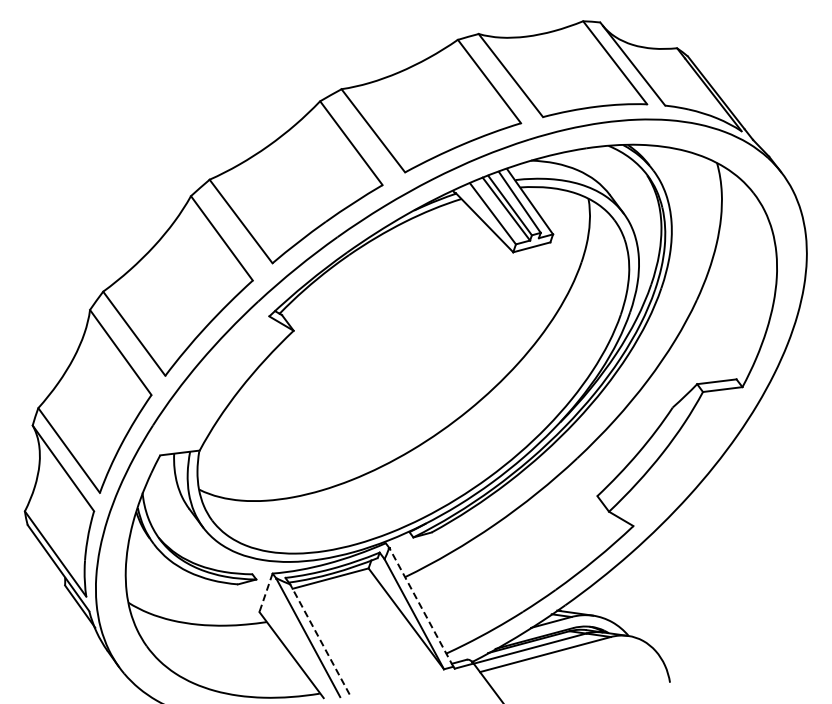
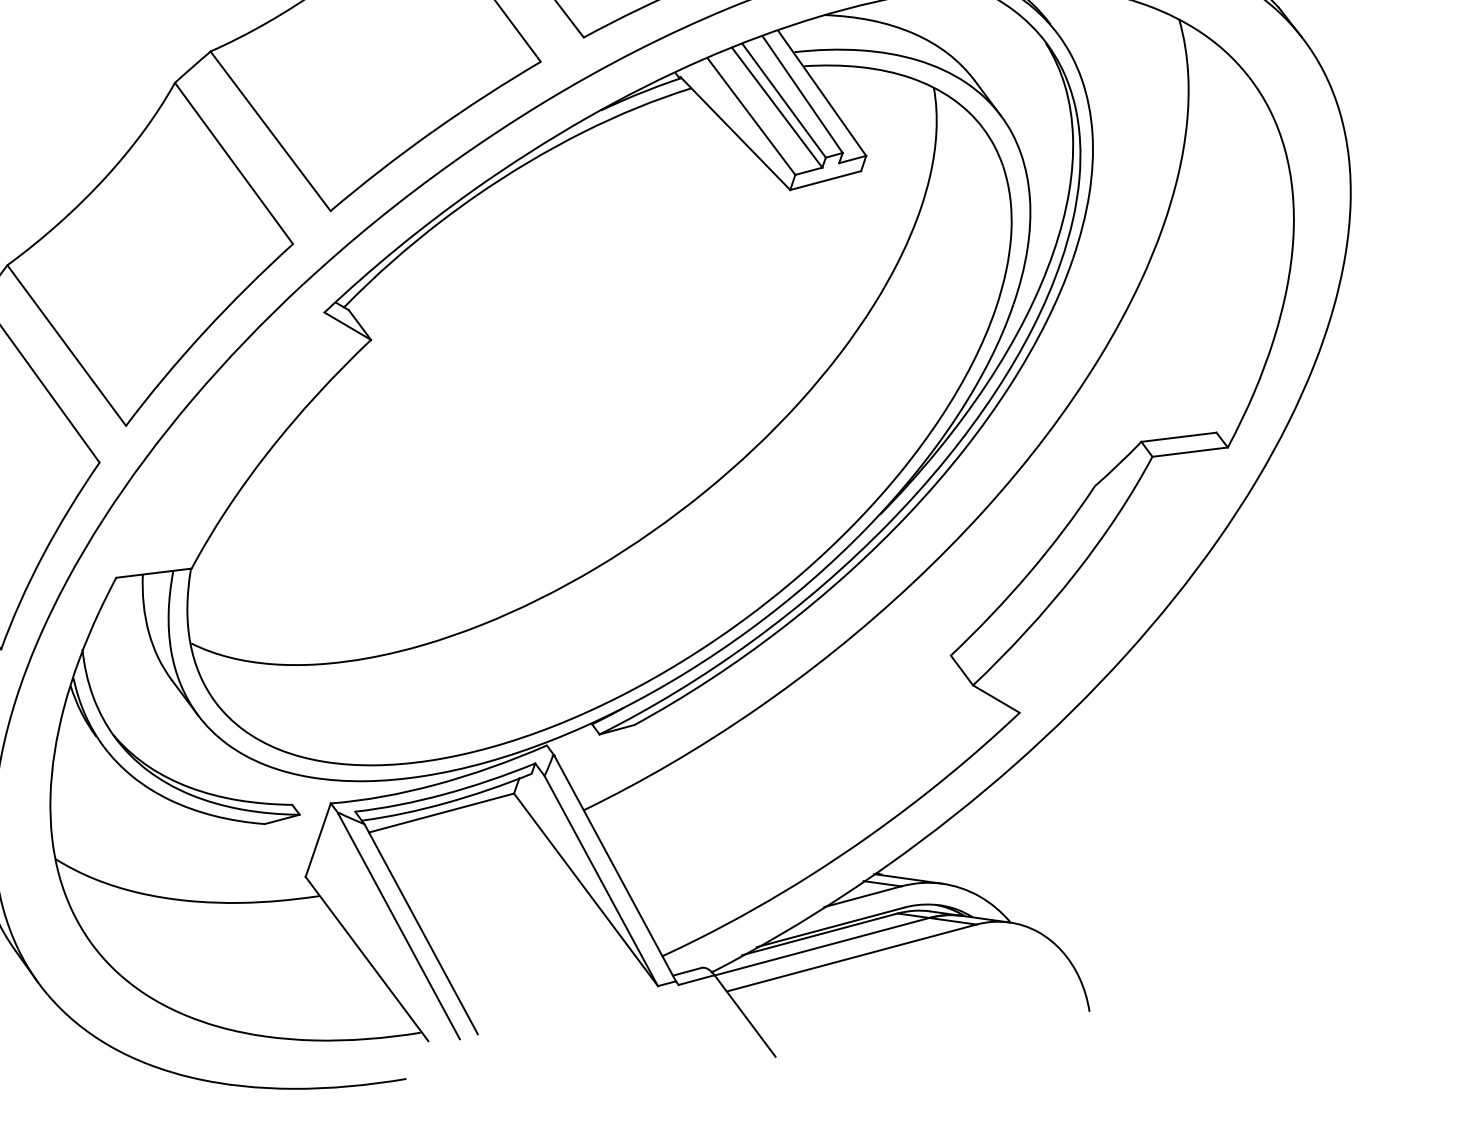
line: (265, 593) -> (317, 841), dashed -> solid
line: (421, 607) -> (615, 868), dashed -> solid
line: (319, 639) -> (420, 929), dashed -> solid

